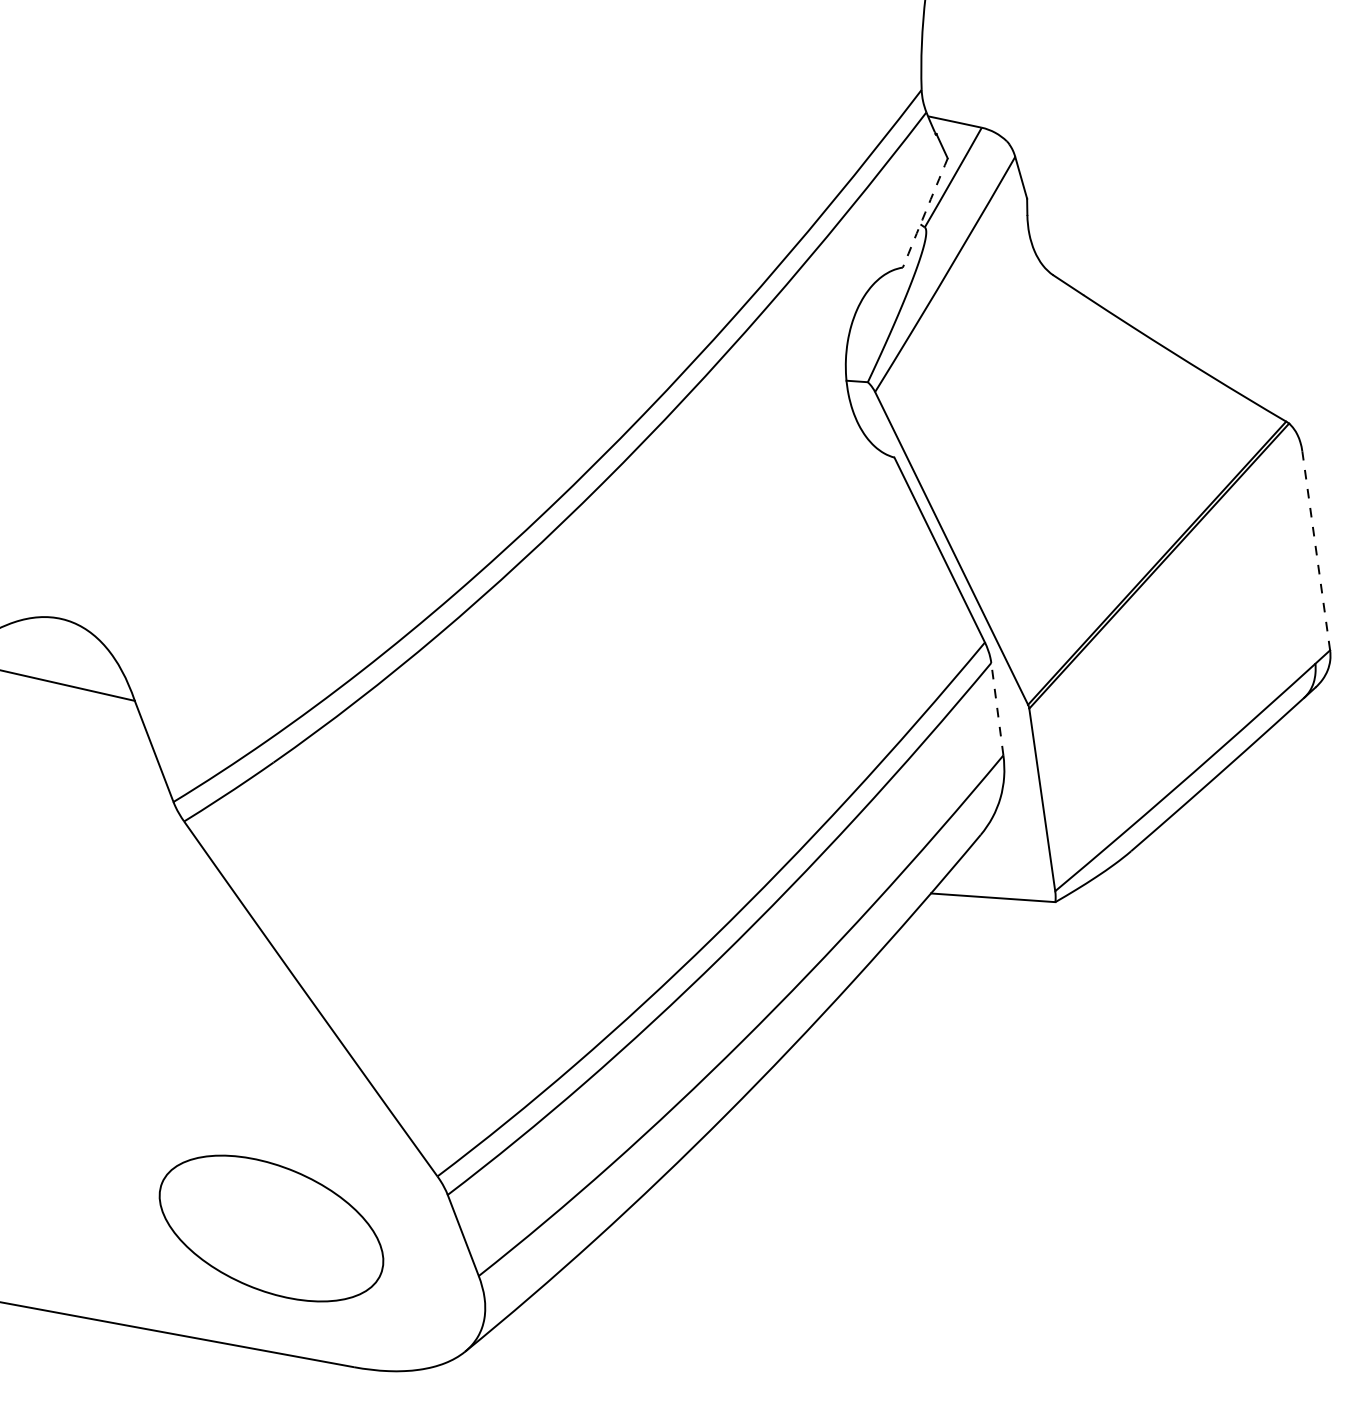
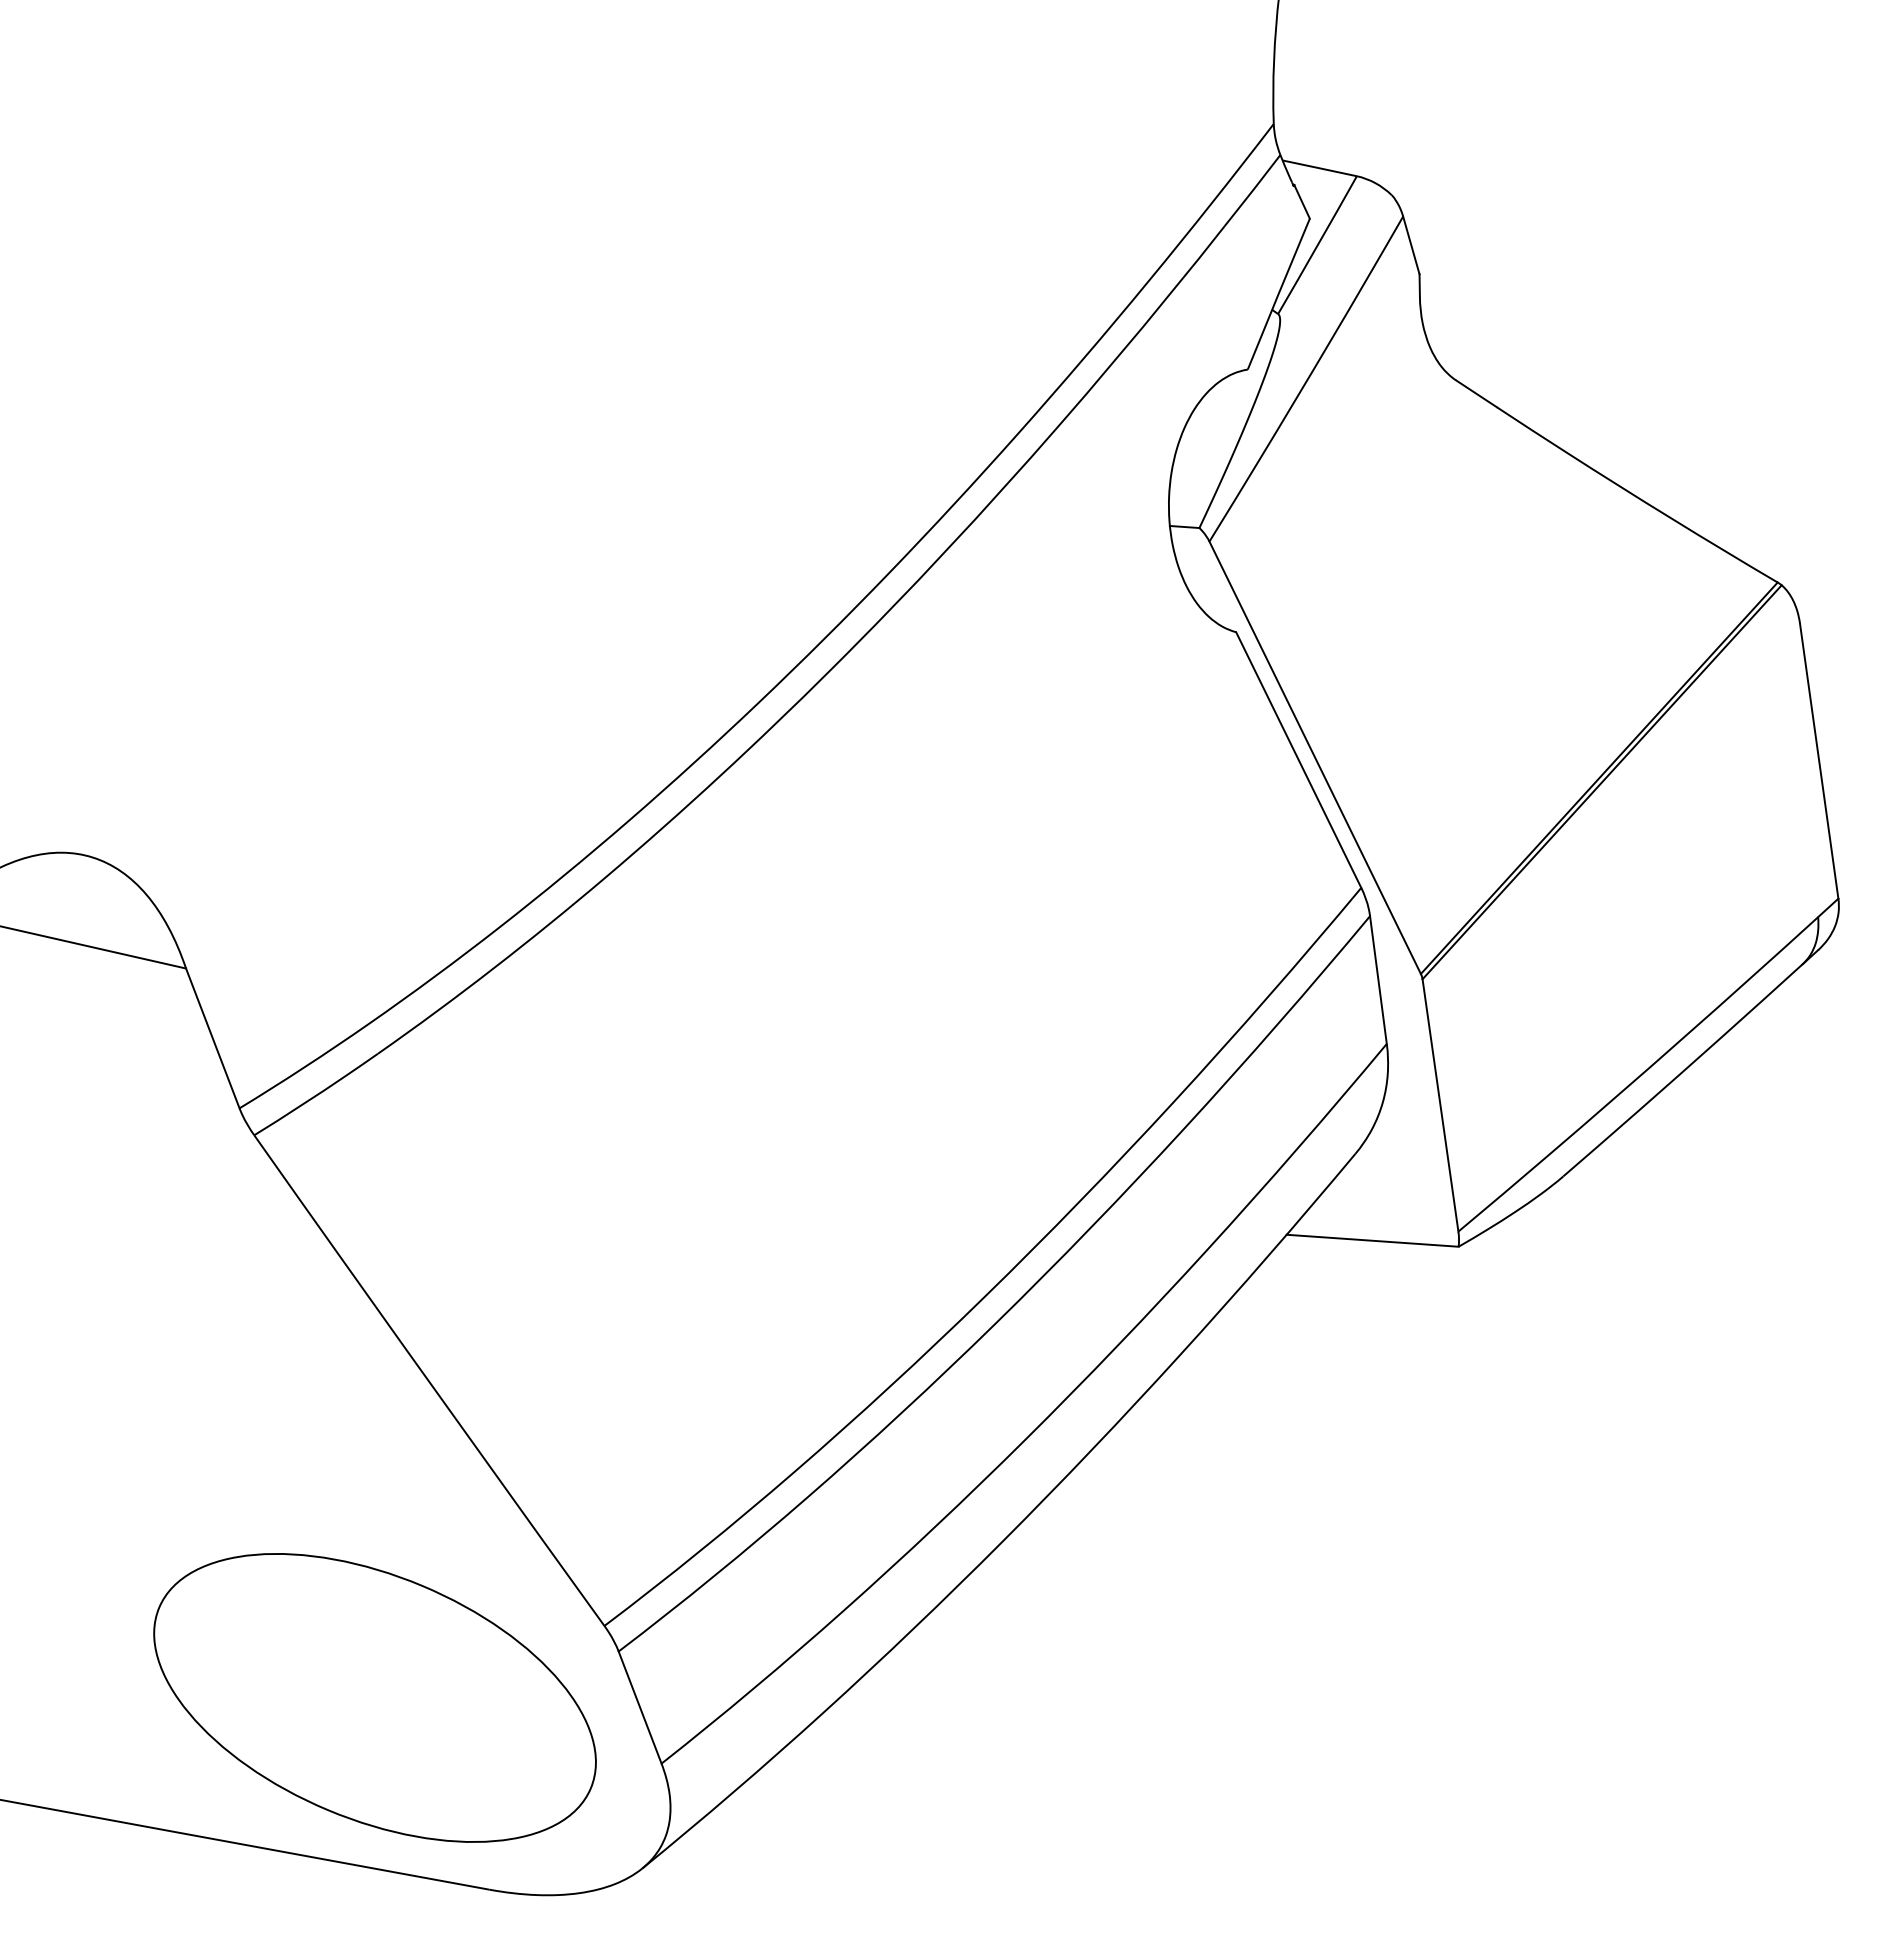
arc: (925, 213) -> (1278, 294), dashed -> solid
line: (1316, 551) -> (1819, 761), dashed -> solid
line: (997, 708) -> (1378, 979), dashed -> solid
part: (271, 1228) -> (374, 1697), size x1.43

